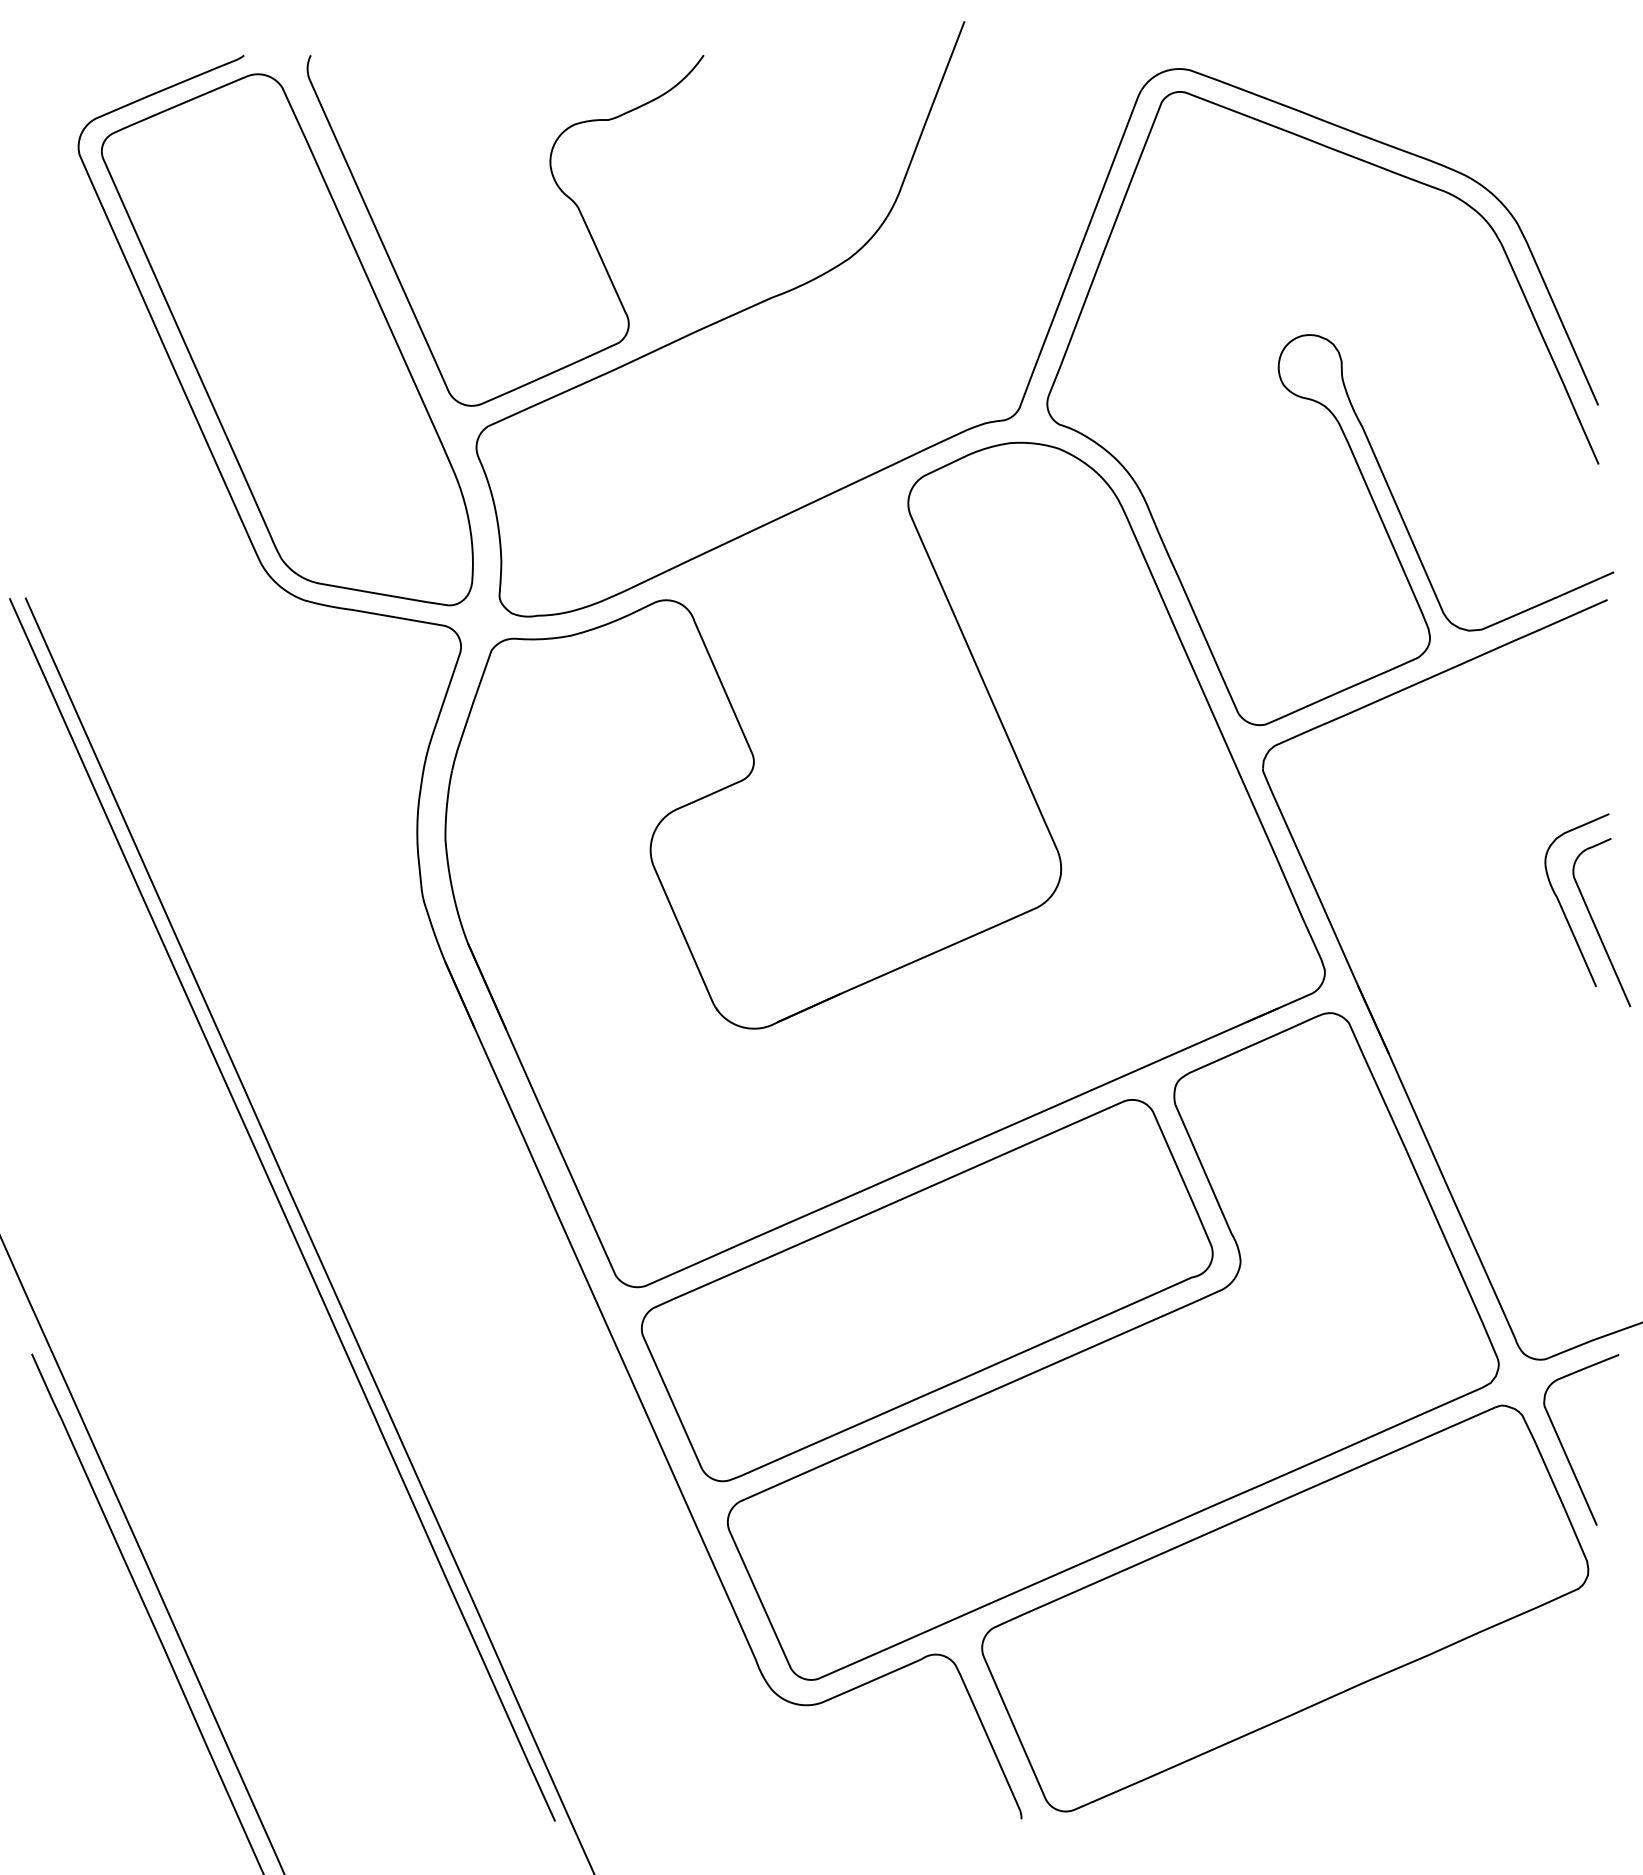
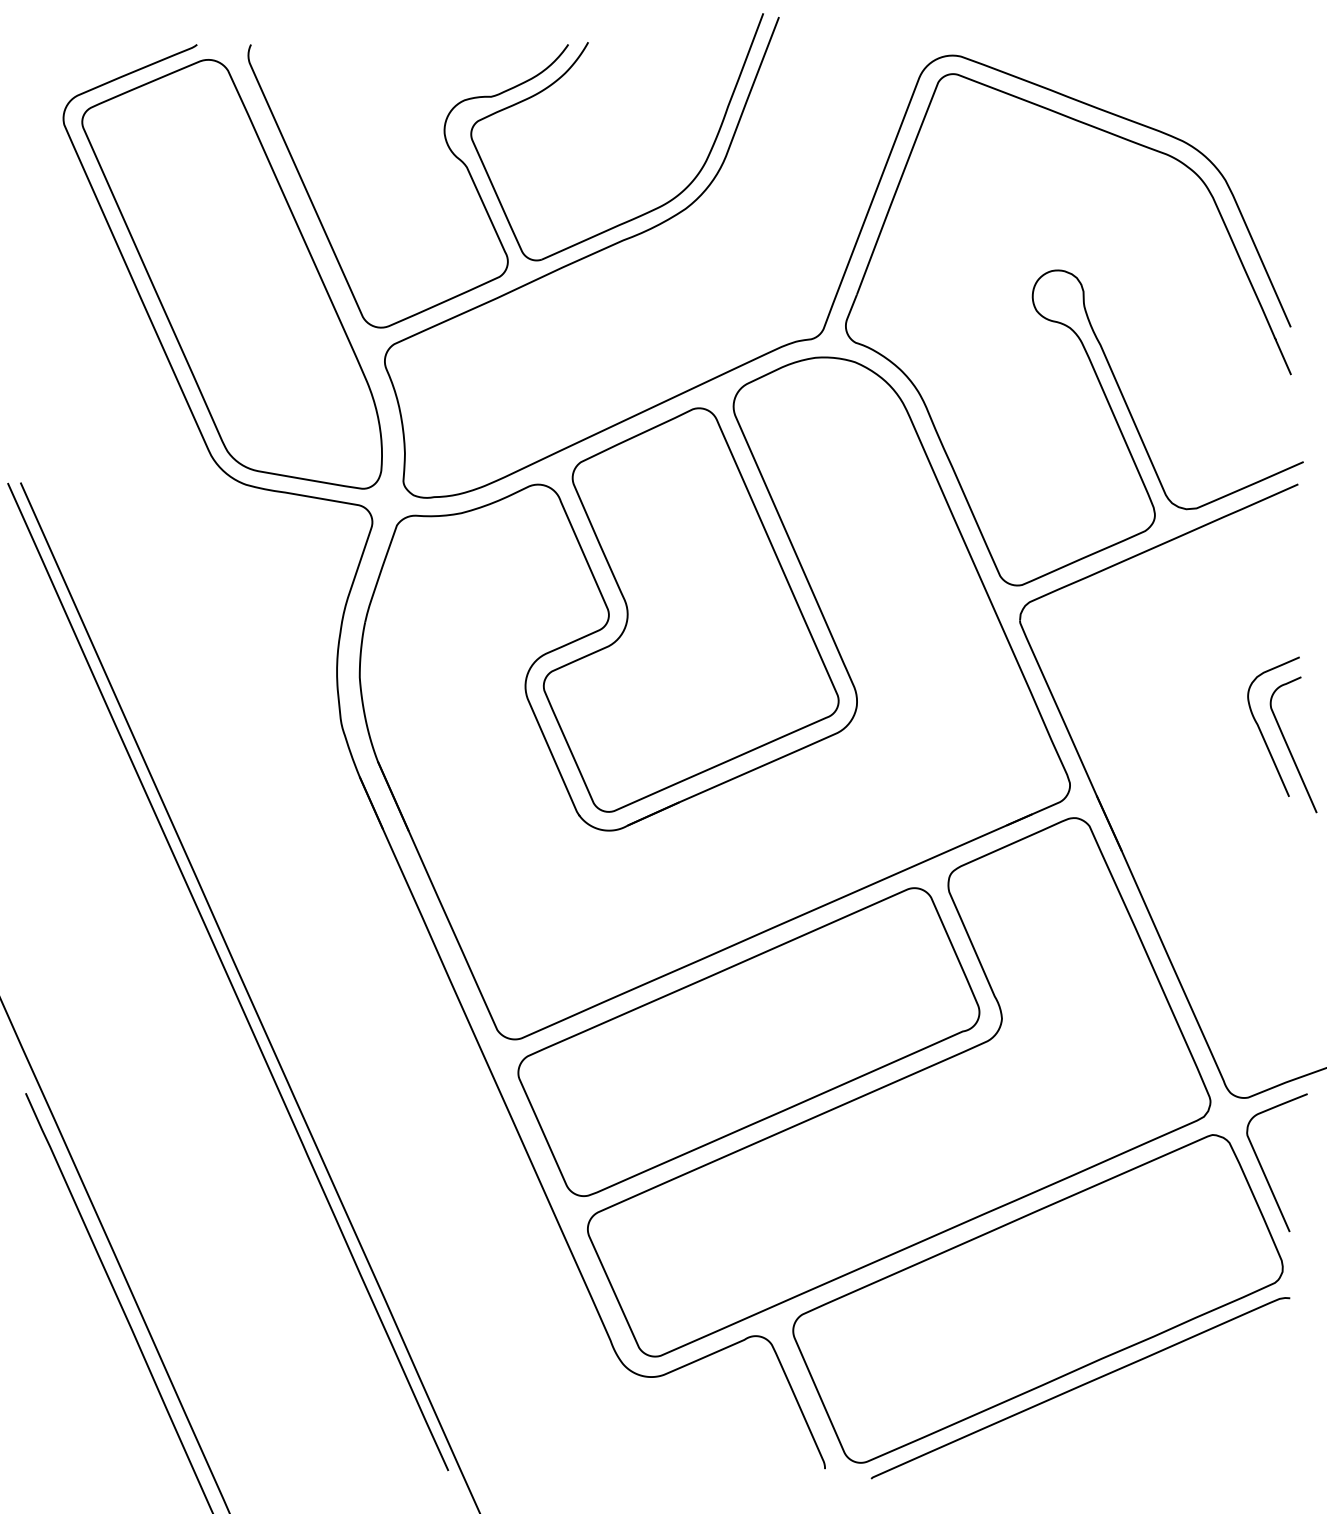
part: (695, 96) -> (561, 77), added
part: (855, 755) -> (690, 610), added
curve: (1337, 1717) -> (1080, 1386), added

